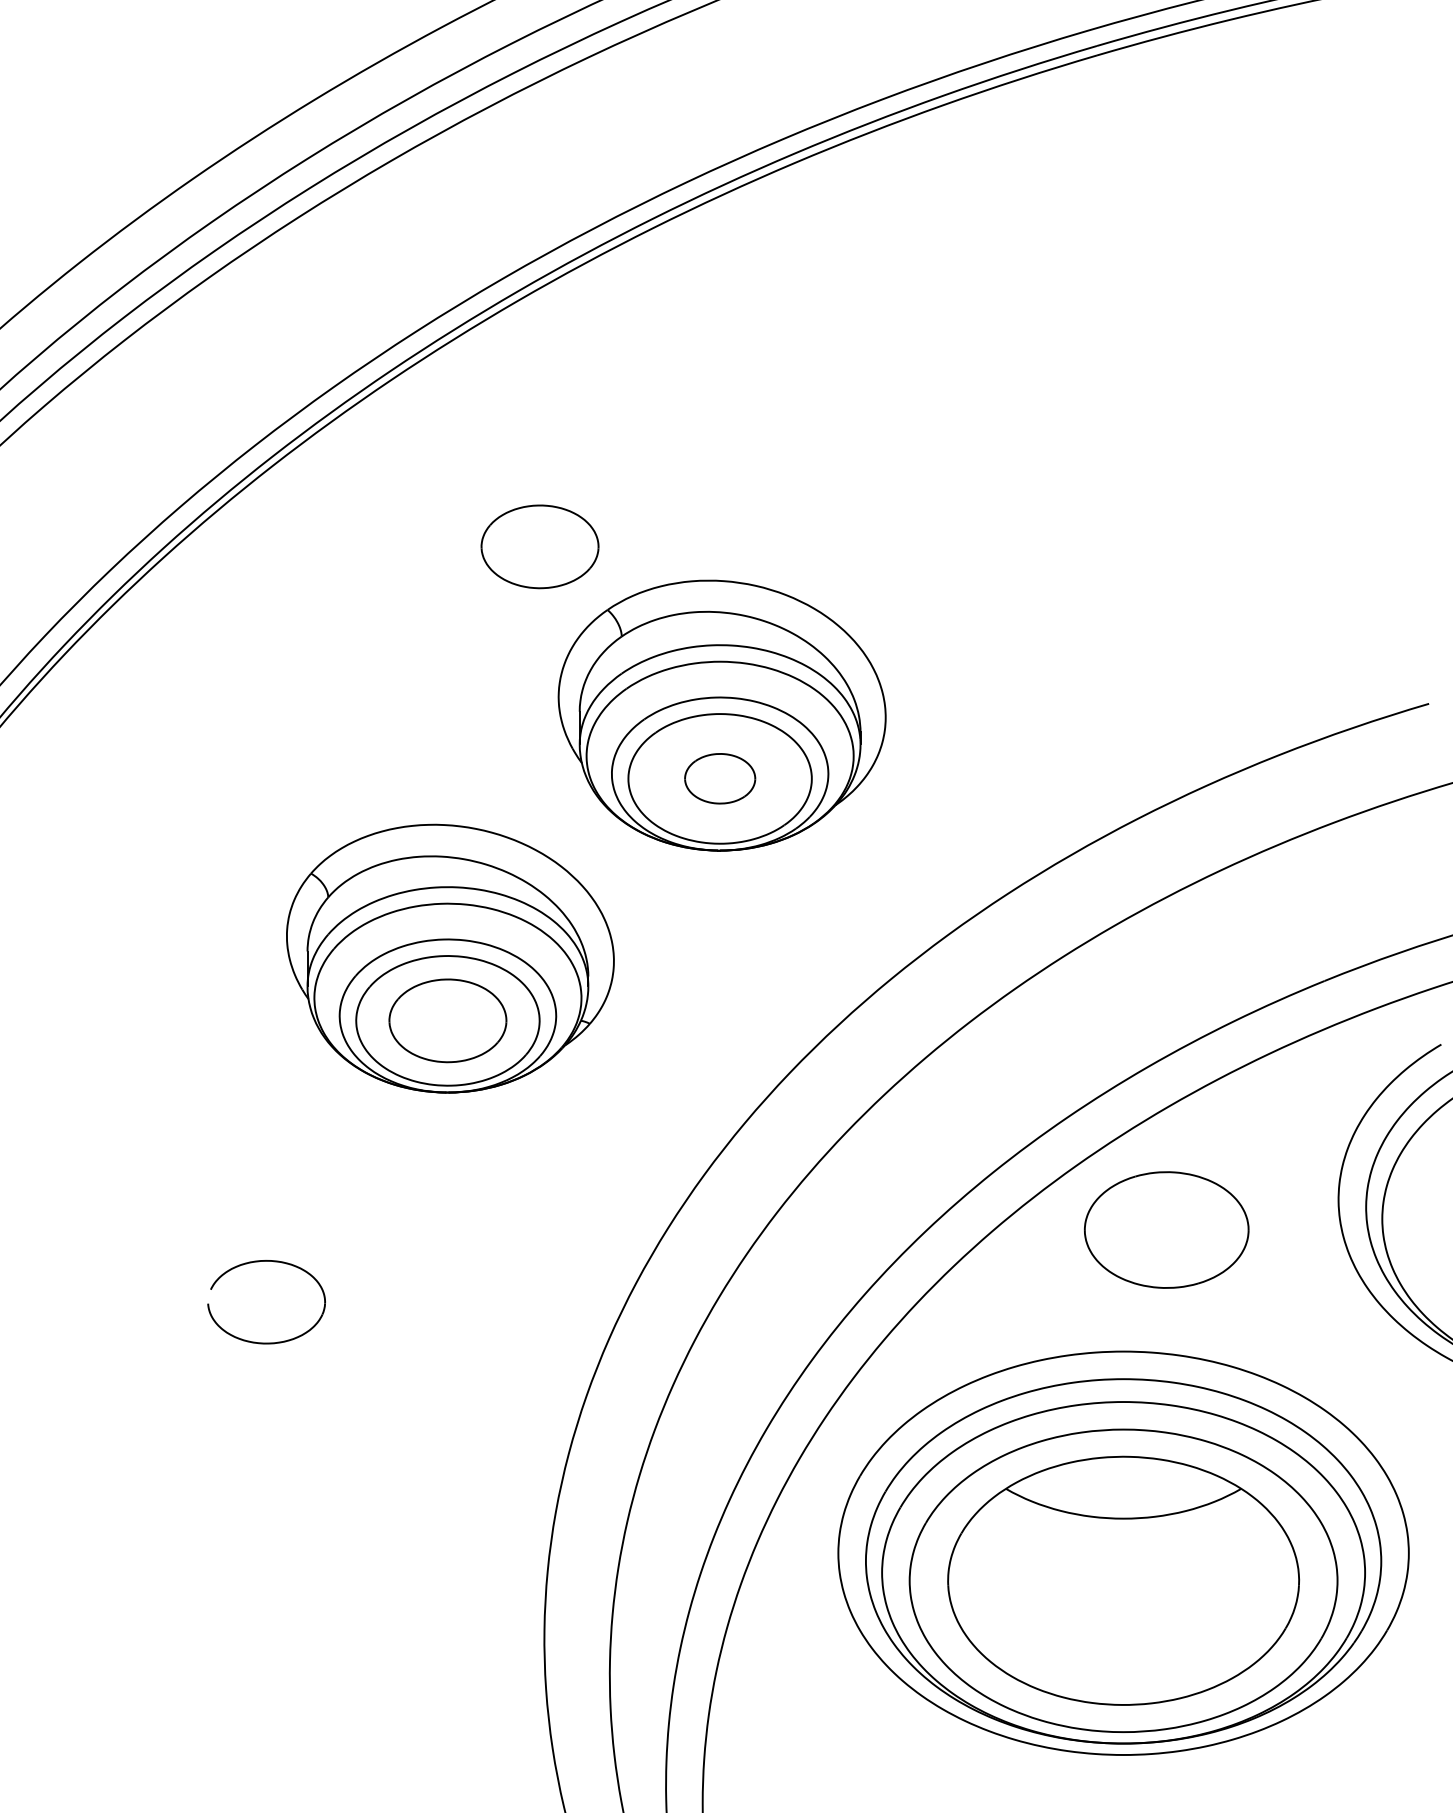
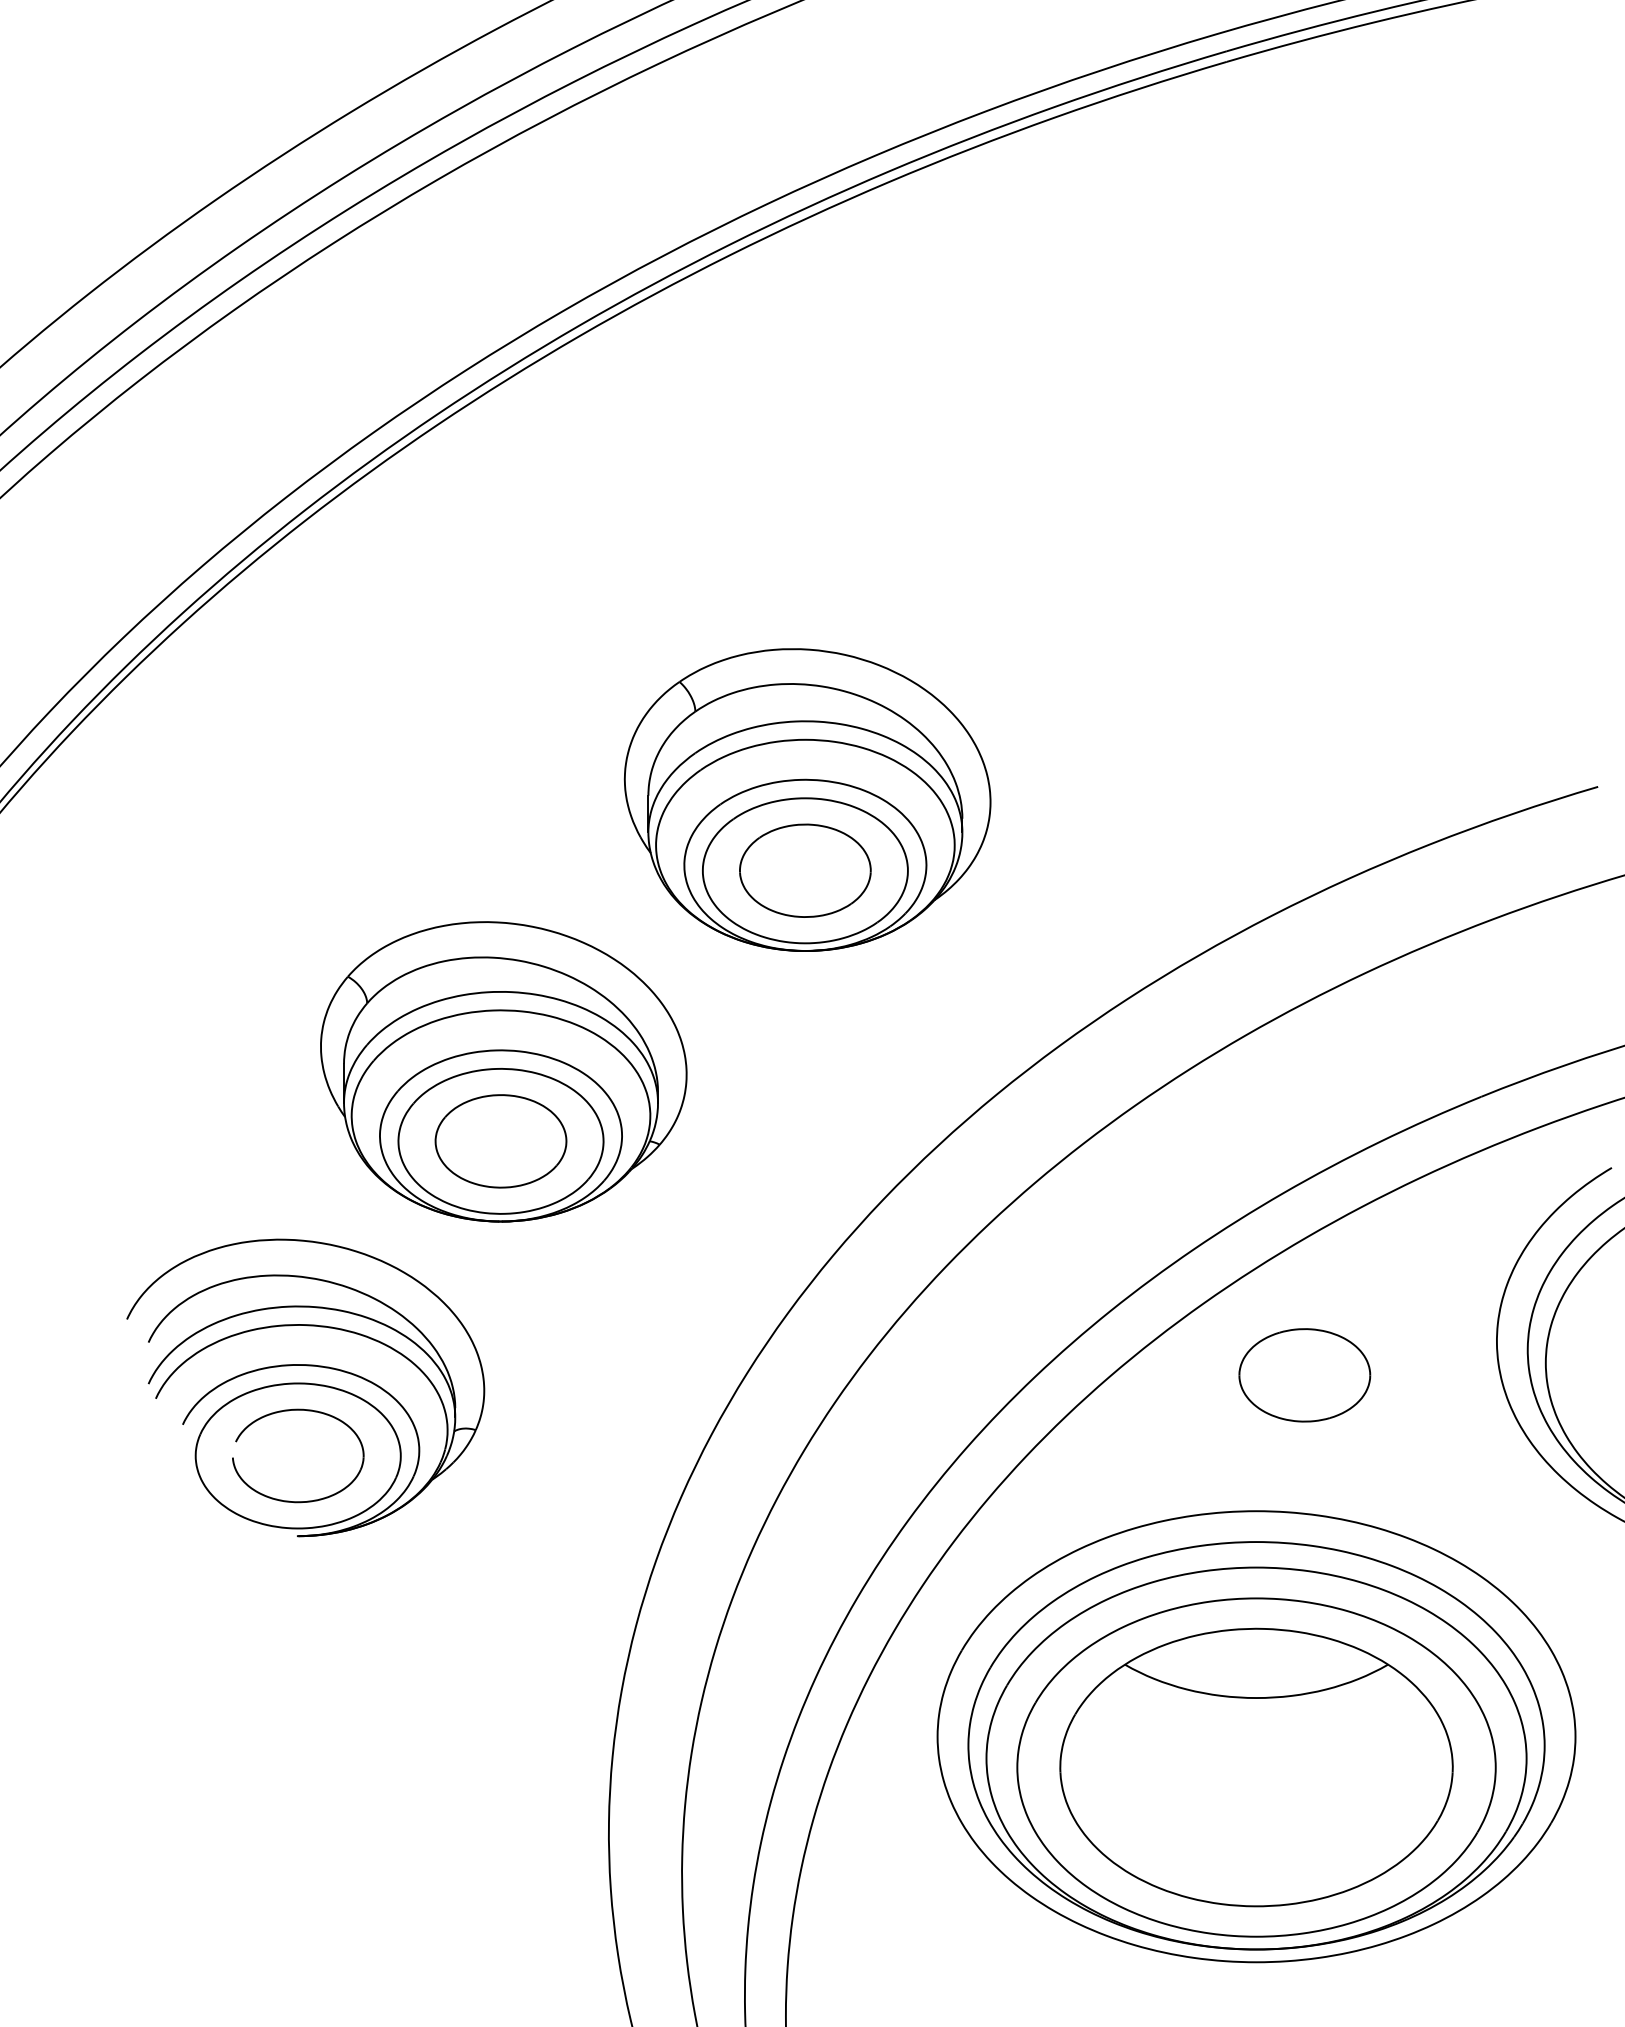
part: (539, 546) -> (603, 611), removed
part: (720, 778) -> (805, 870), size x1.67
part: (1166, 1230) -> (1304, 1375), size x0.71
part: (273, 1240) -> (305, 1387), added

